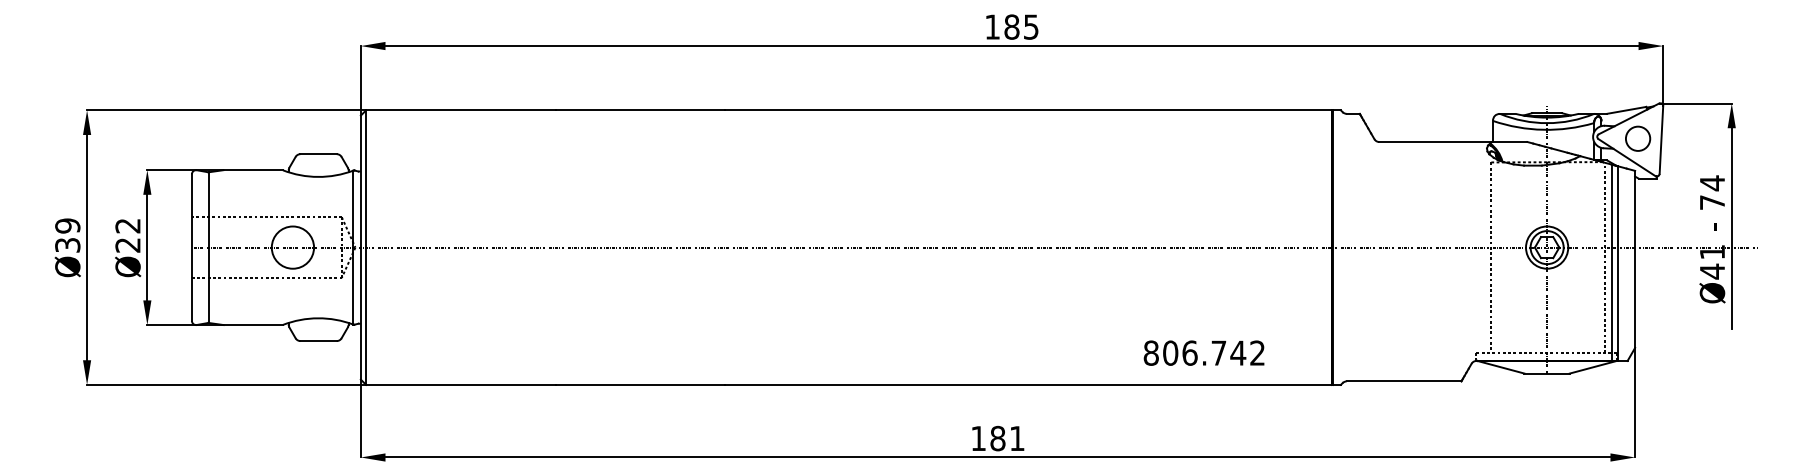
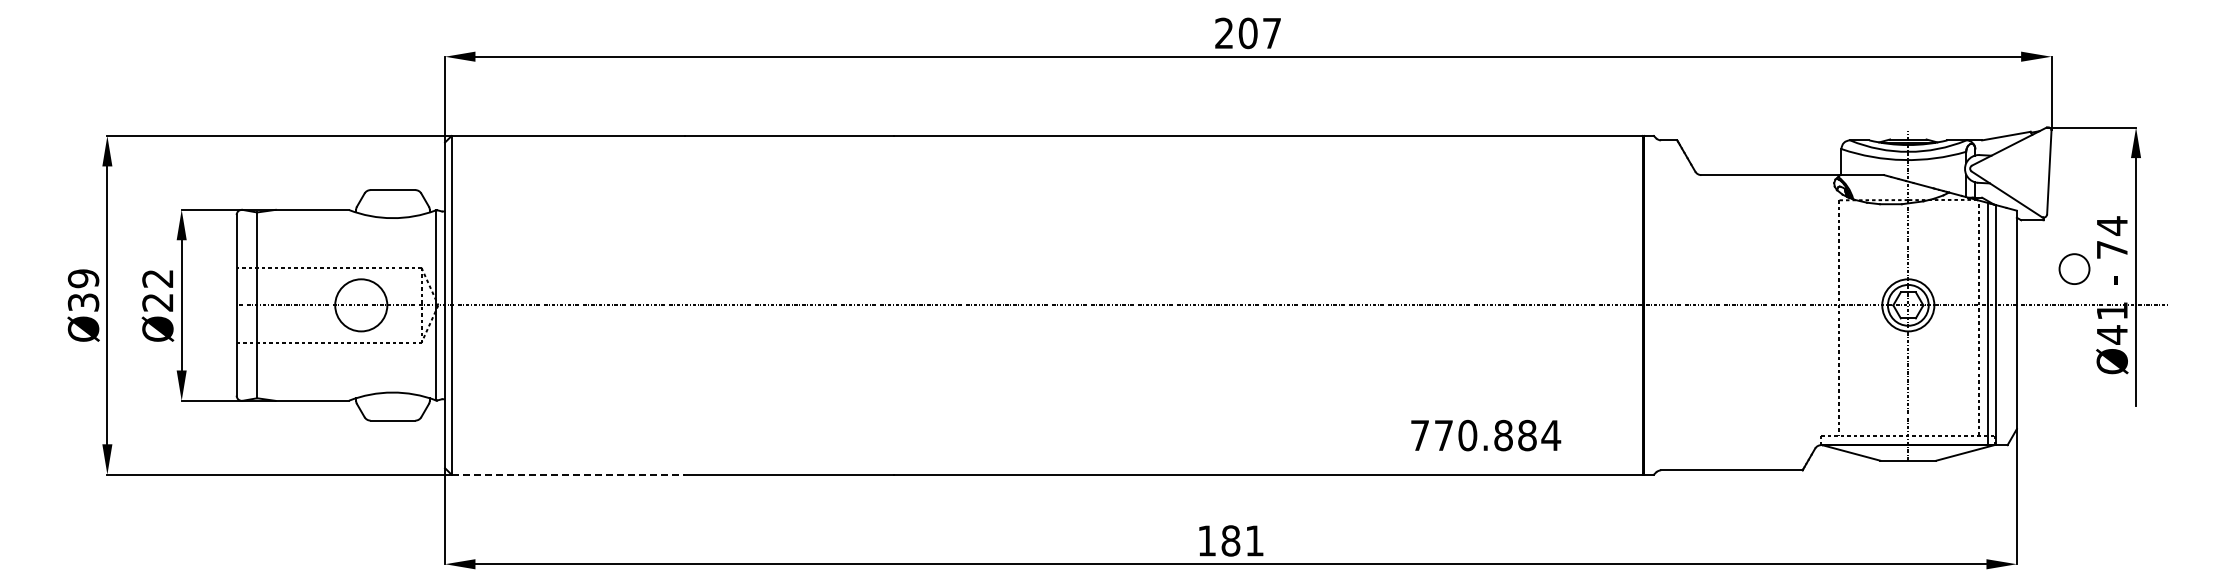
text: (1011, 27) -> (1247, 33), 185 -> 207
circle: (1638, 138) -> (2074, 268), moved
text: (1204, 353) -> (1485, 435), 806.742 -> 770.884
line: (460, 384) -> (568, 474), solid -> dashed

